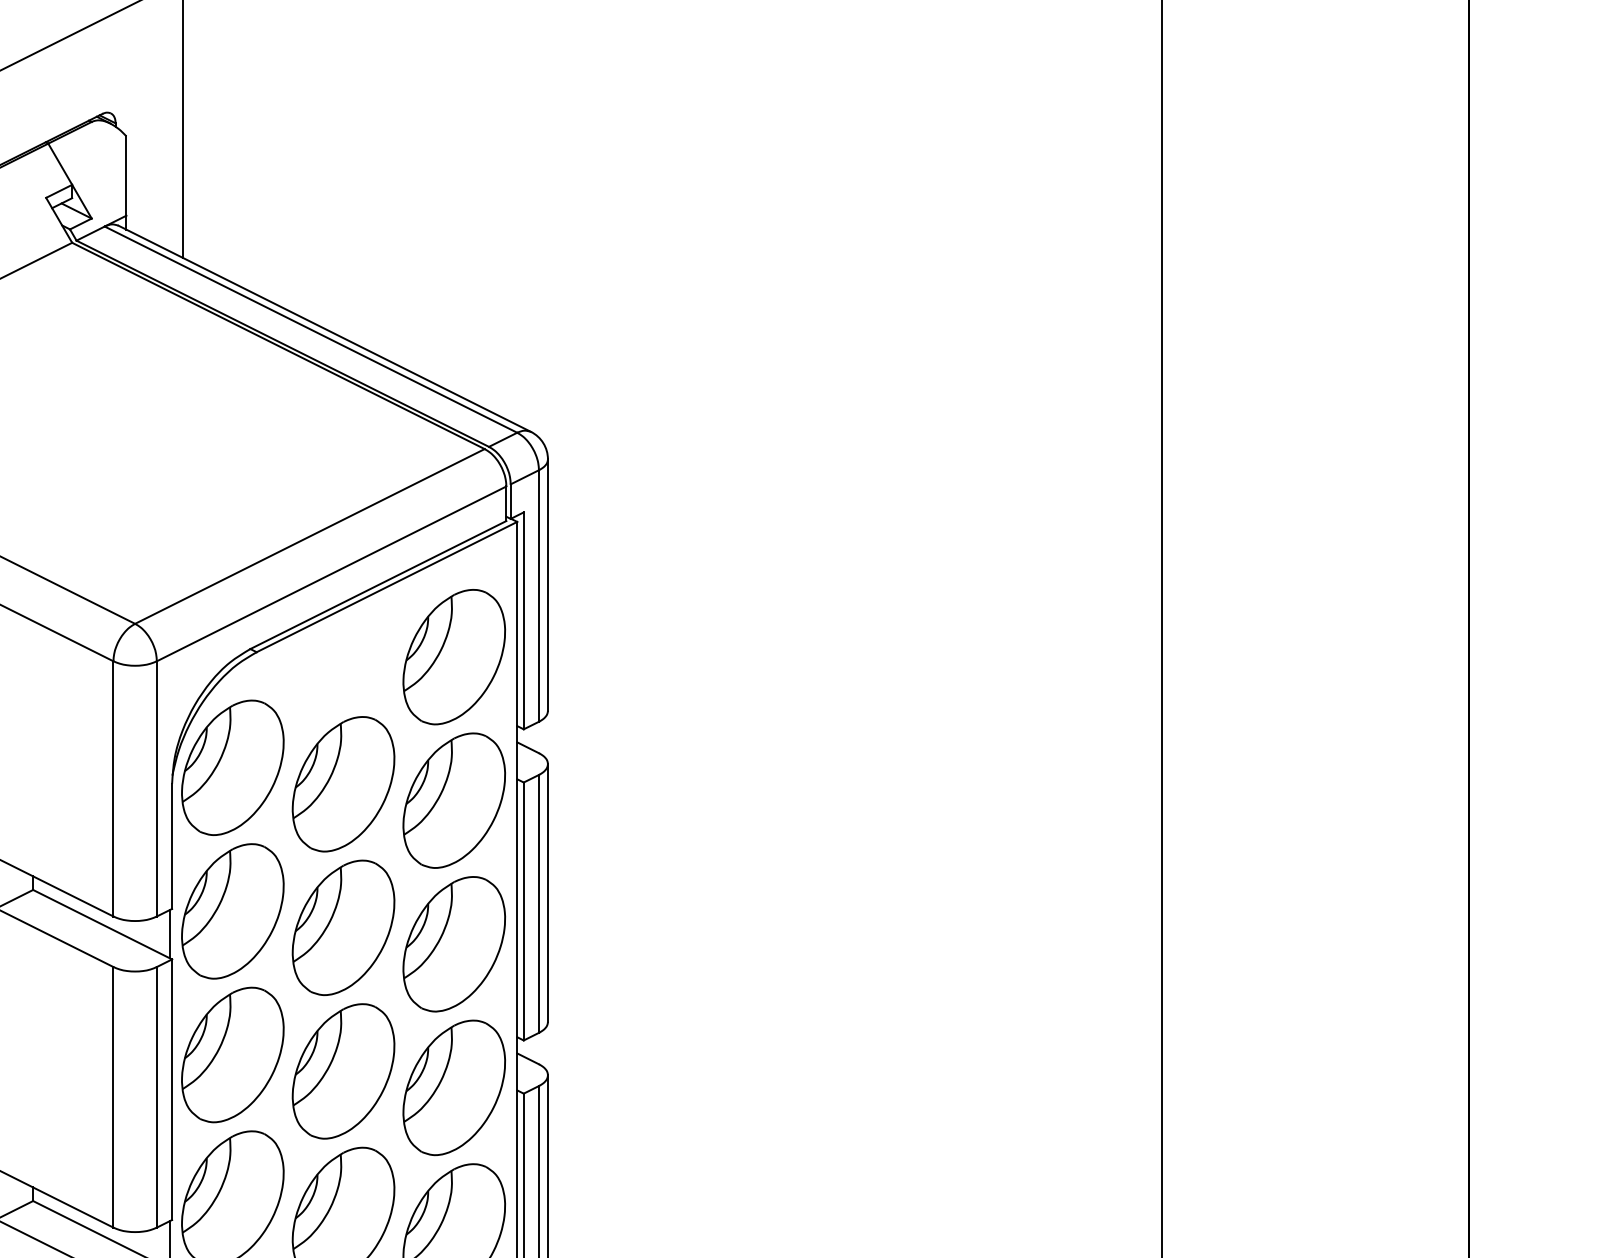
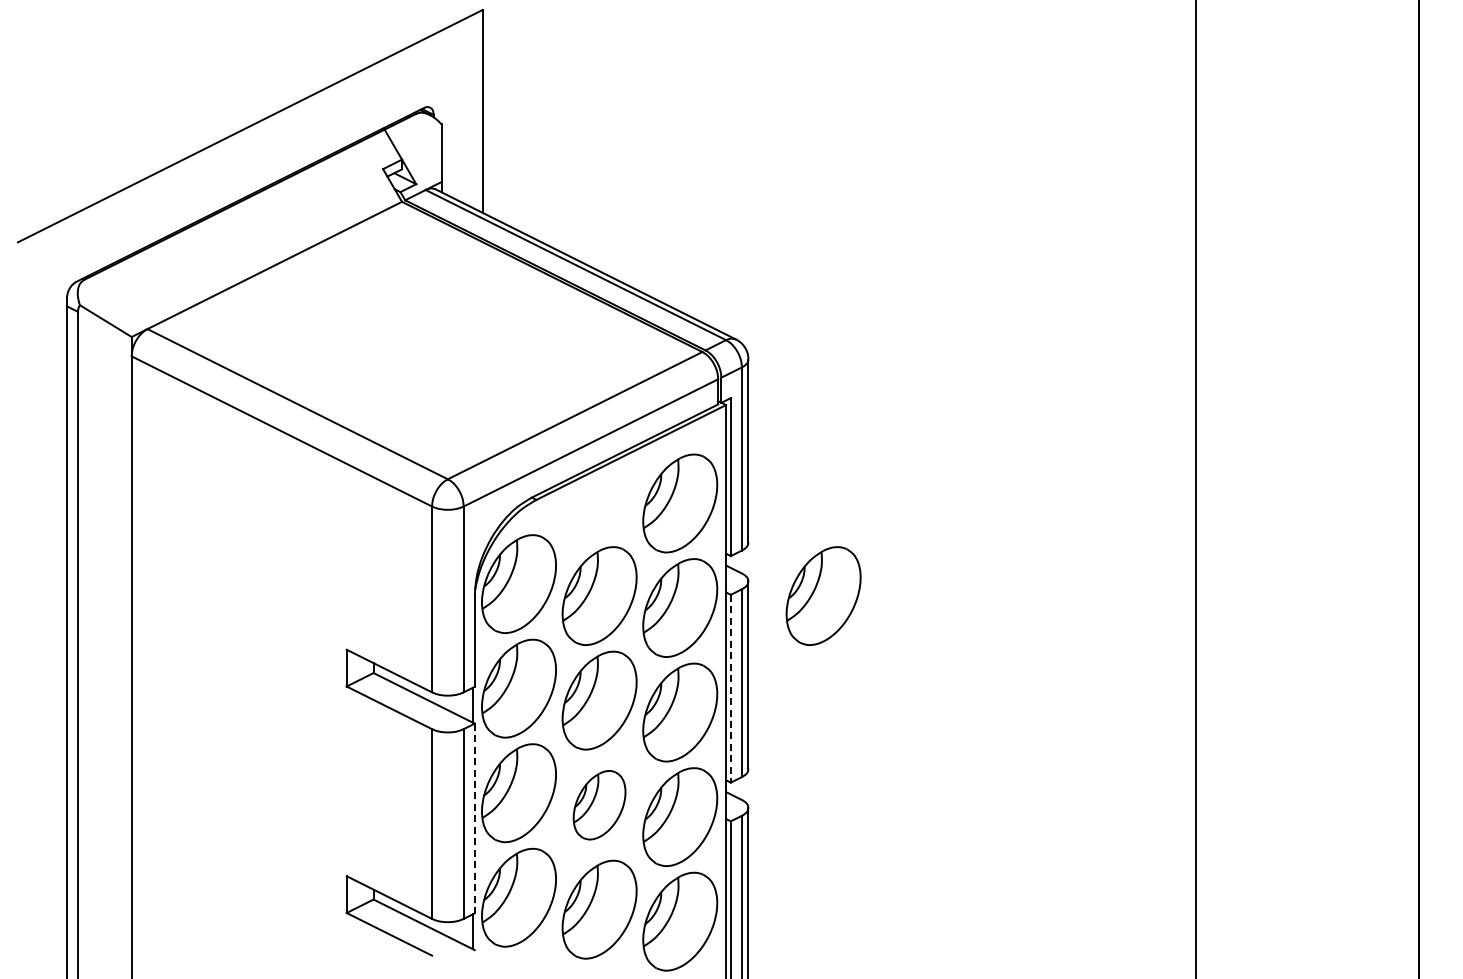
part: (651, 783) -> (823, 595), added
line: (523, 911) -> (730, 688), solid -> dashed
part: (343, 1071) -> (599, 805), size x0.7
line: (171, 1089) -> (474, 818), solid -> dashed

